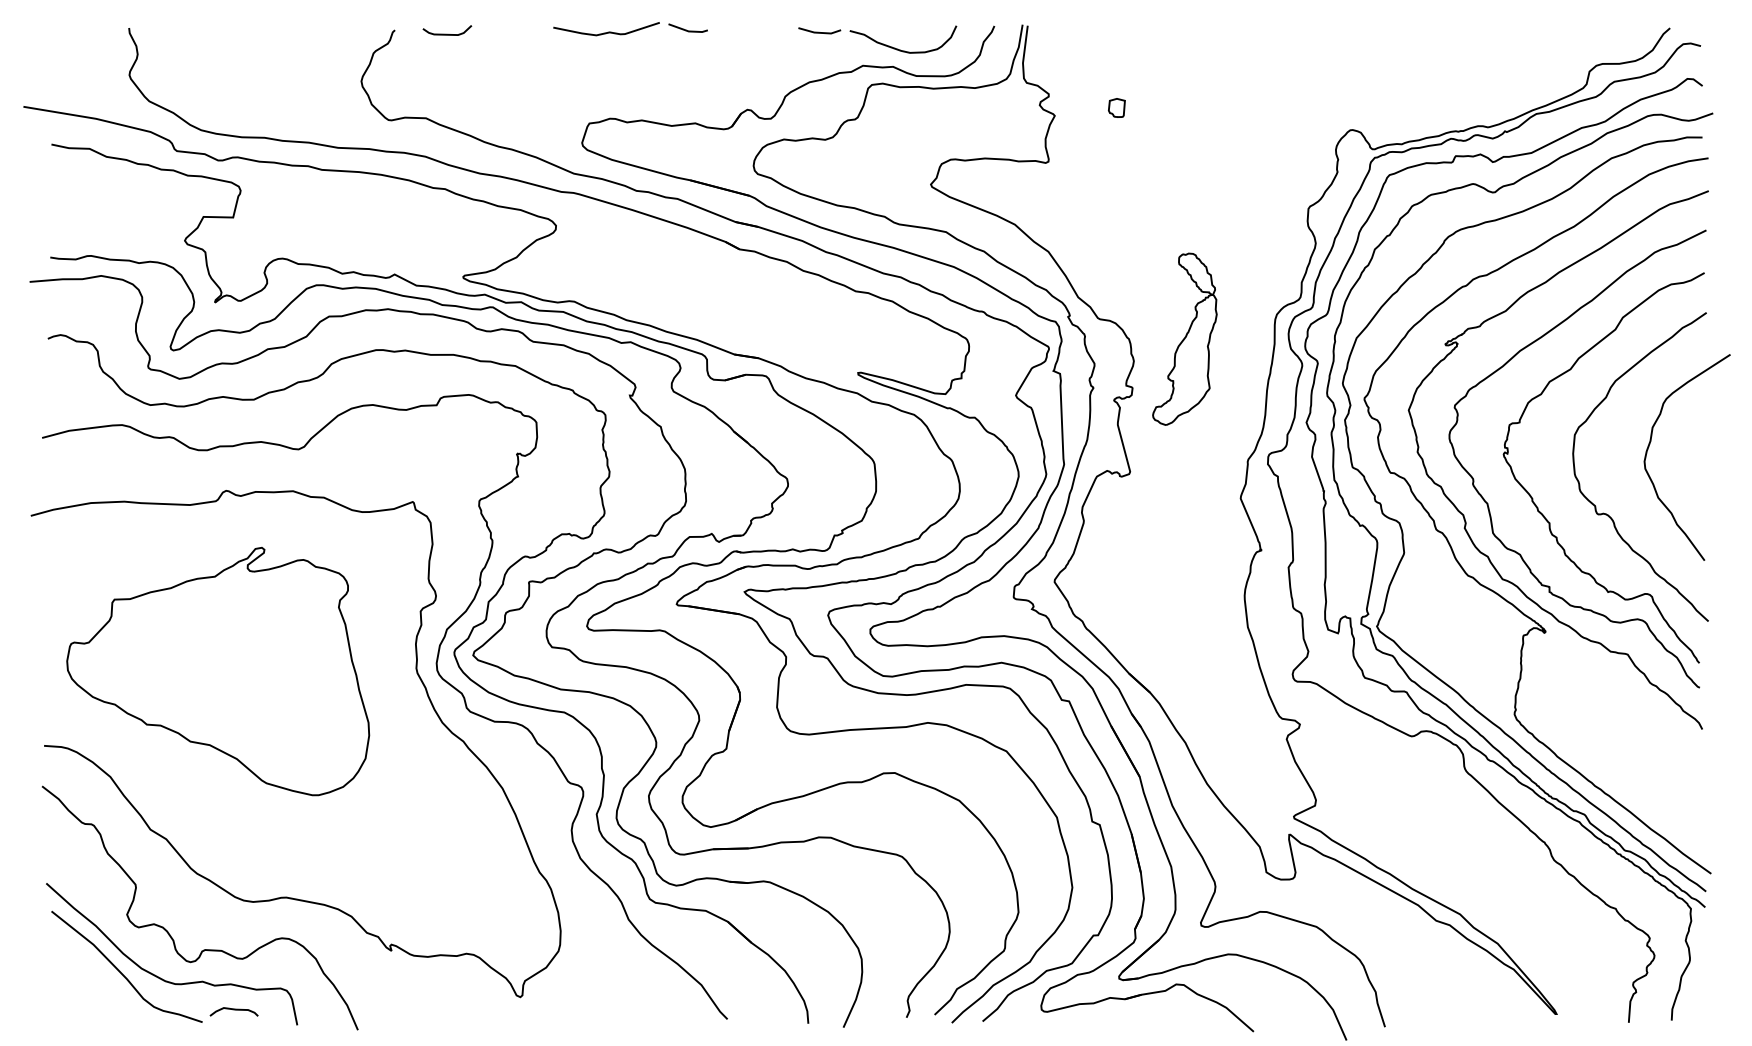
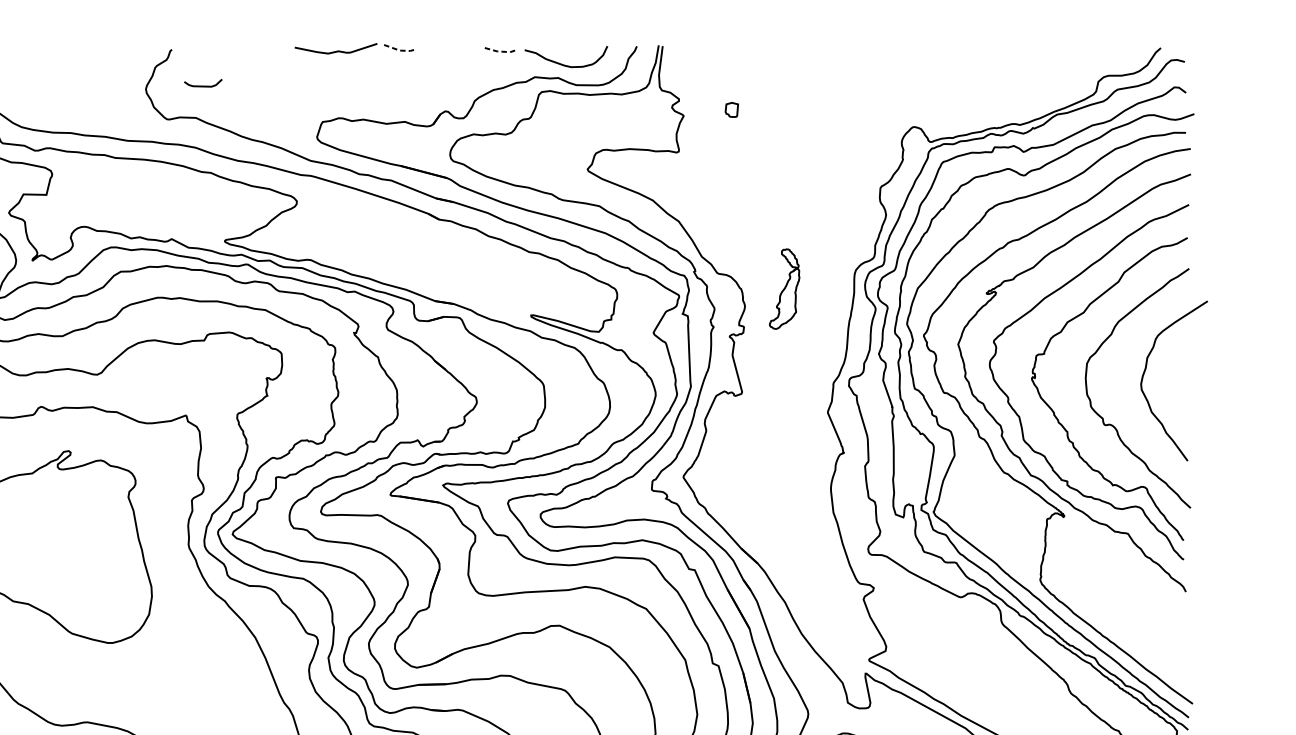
line: (688, 31) -> (399, 50), solid -> dashed
line: (820, 32) -> (501, 51), solid -> dashed
curve: (447, 33) -> (203, 85), moved
part: (1184, 338) -> (784, 288), size x0.6

